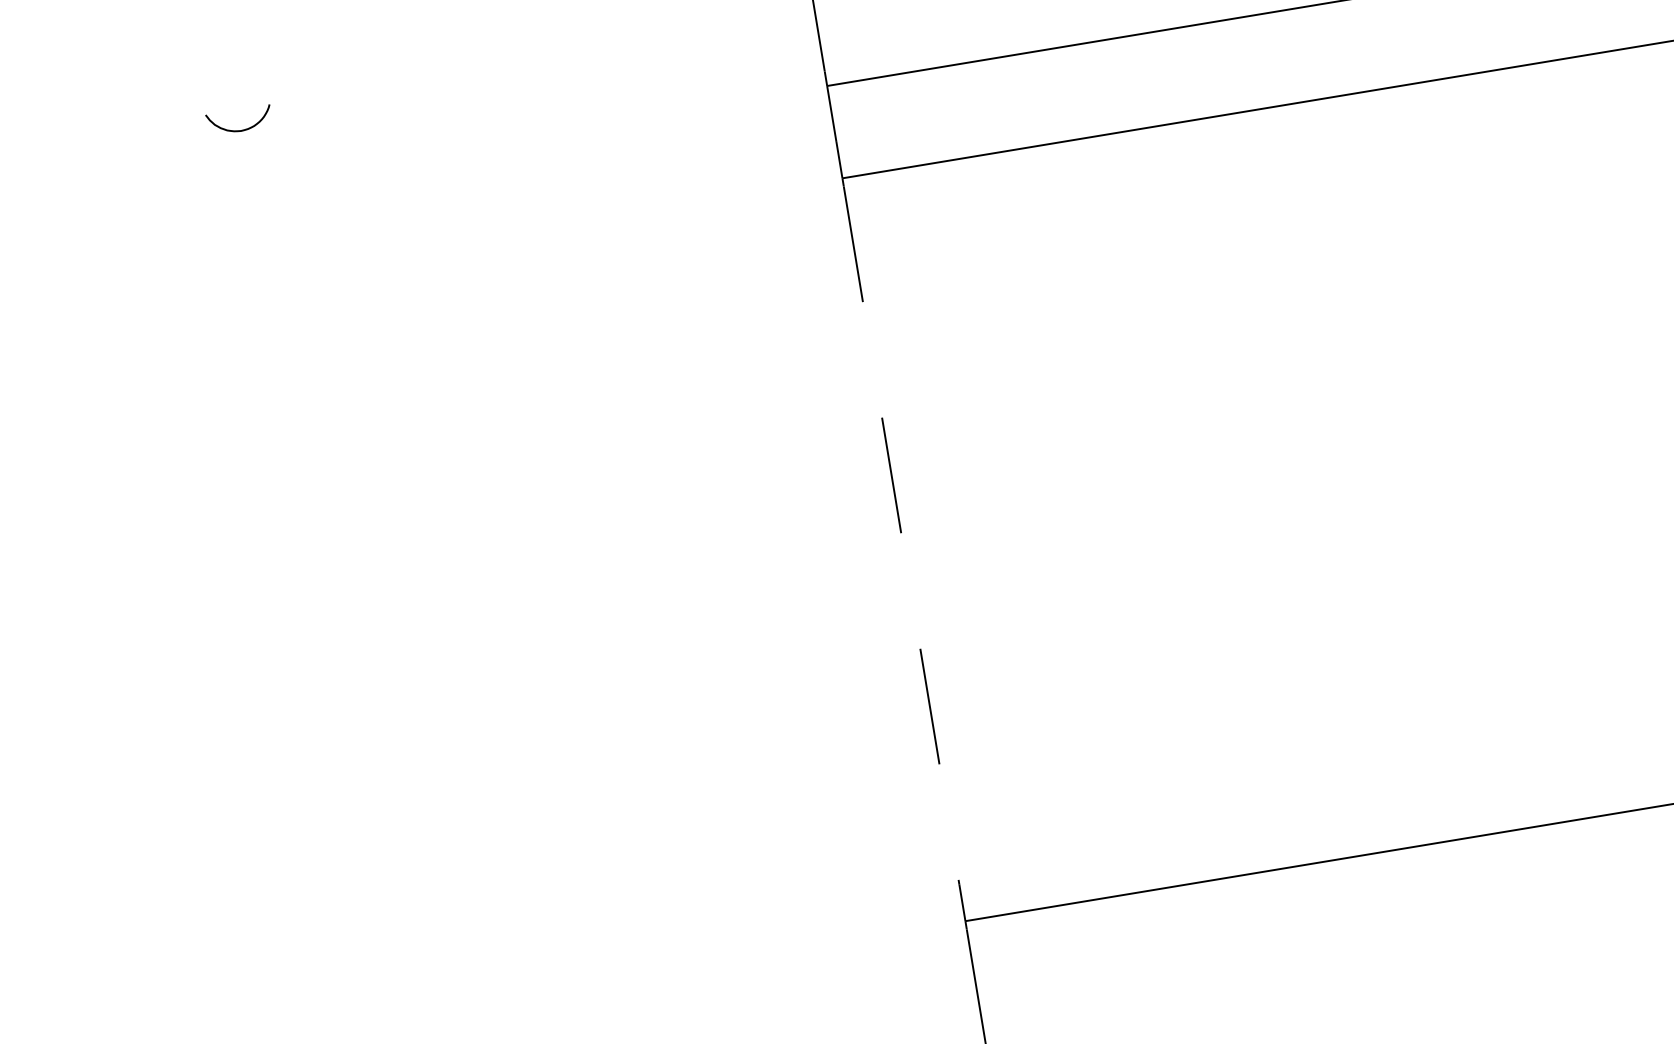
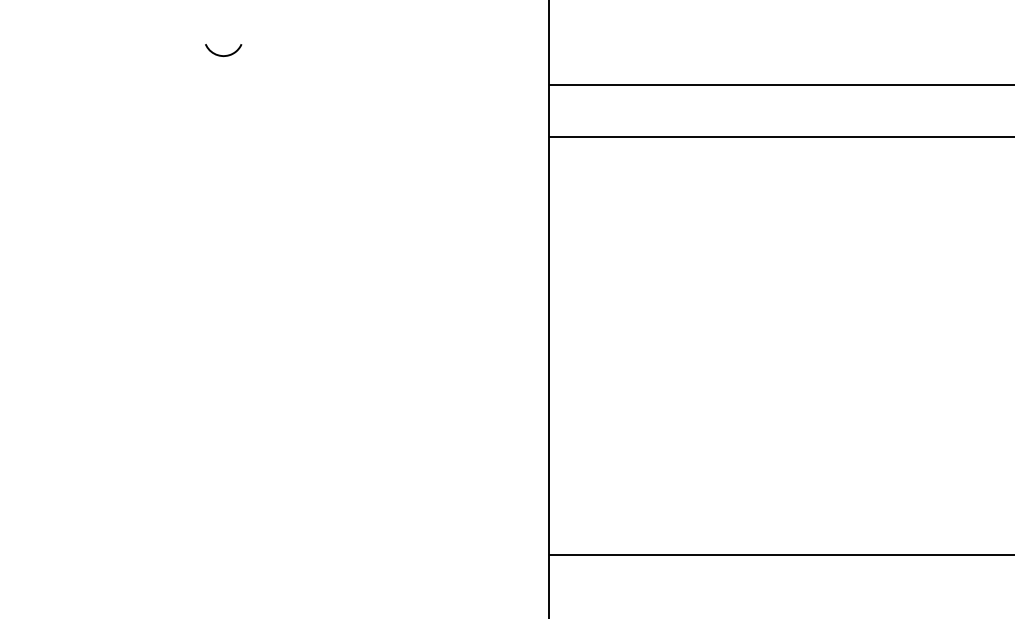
line: (901, 537) -> (548, 338), dashed -> solid

